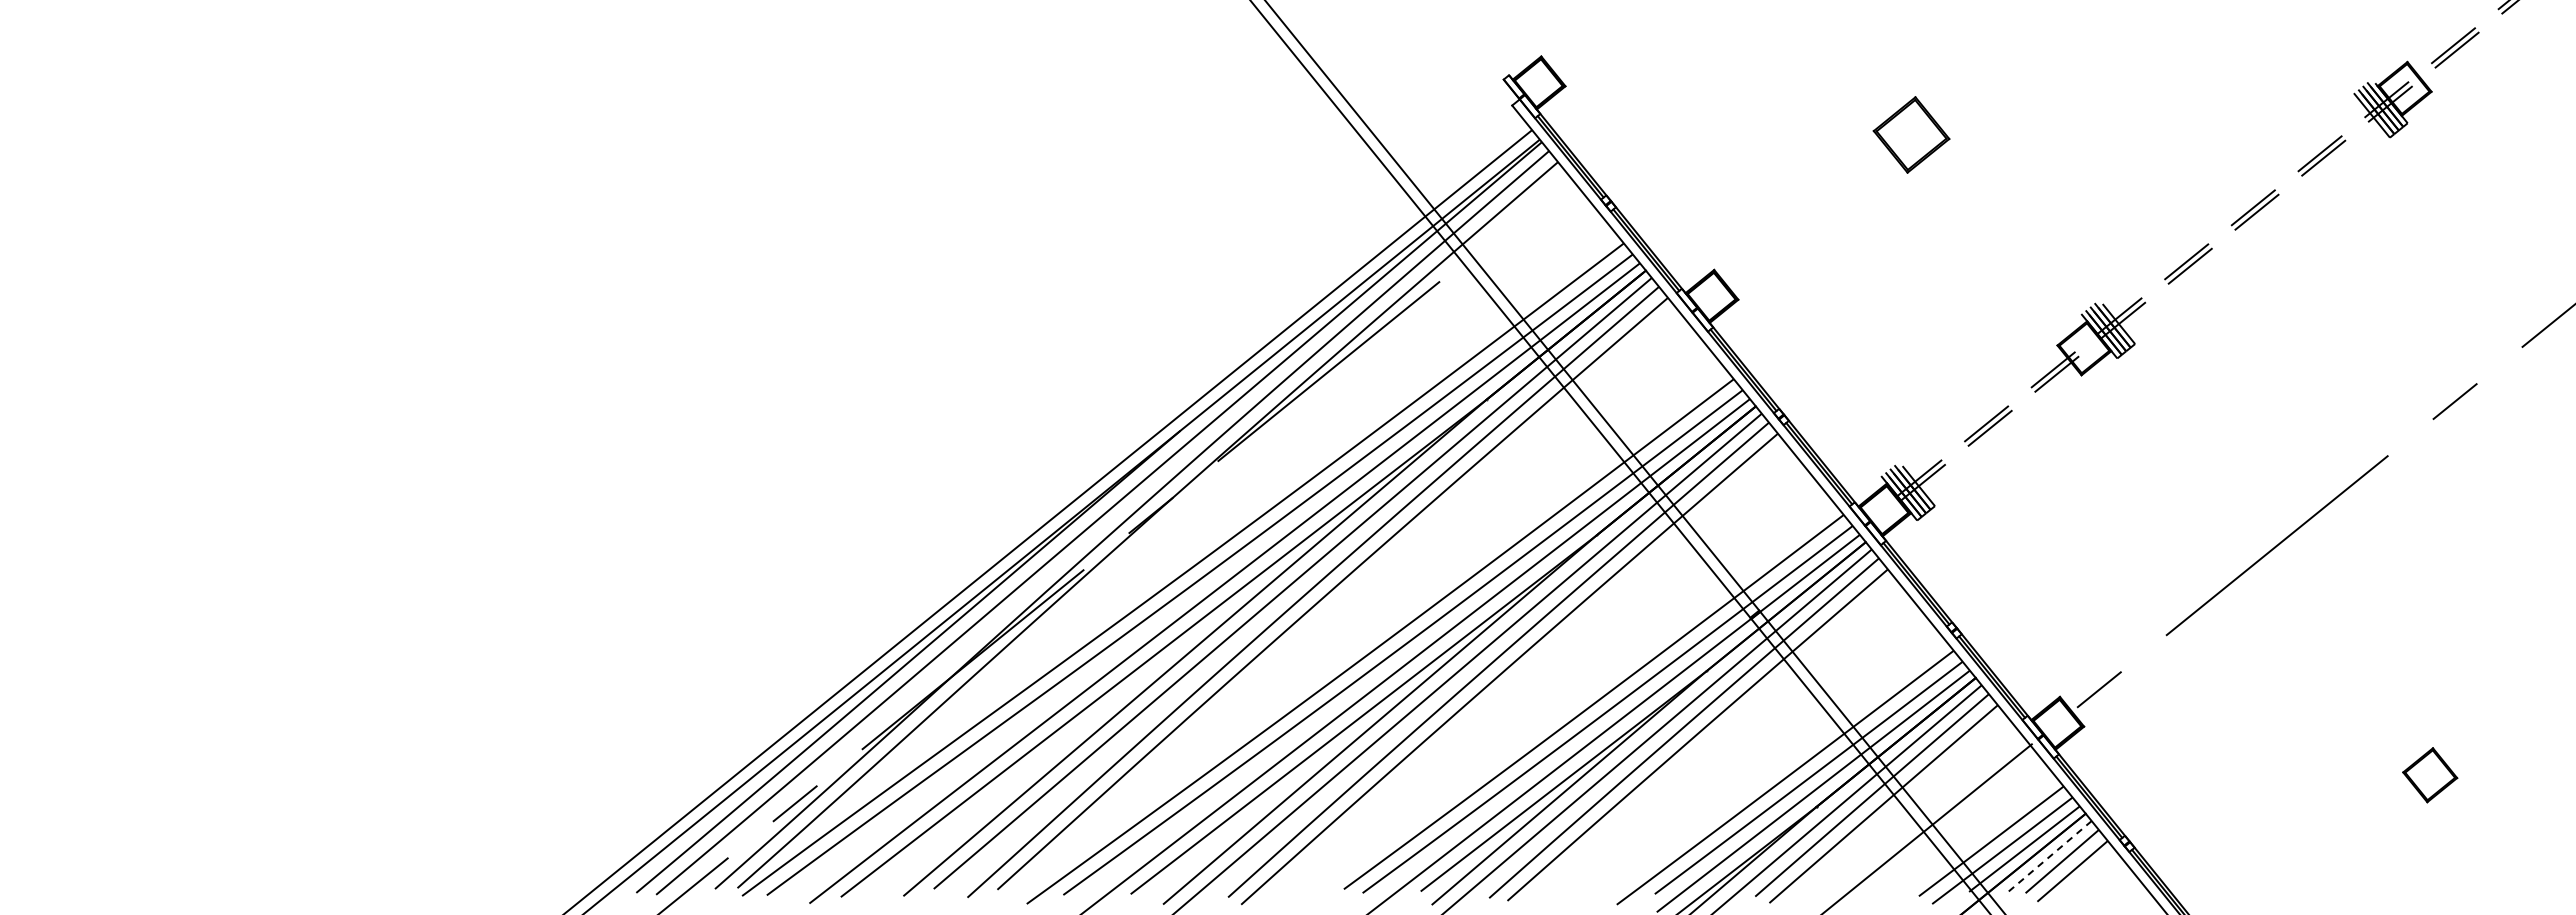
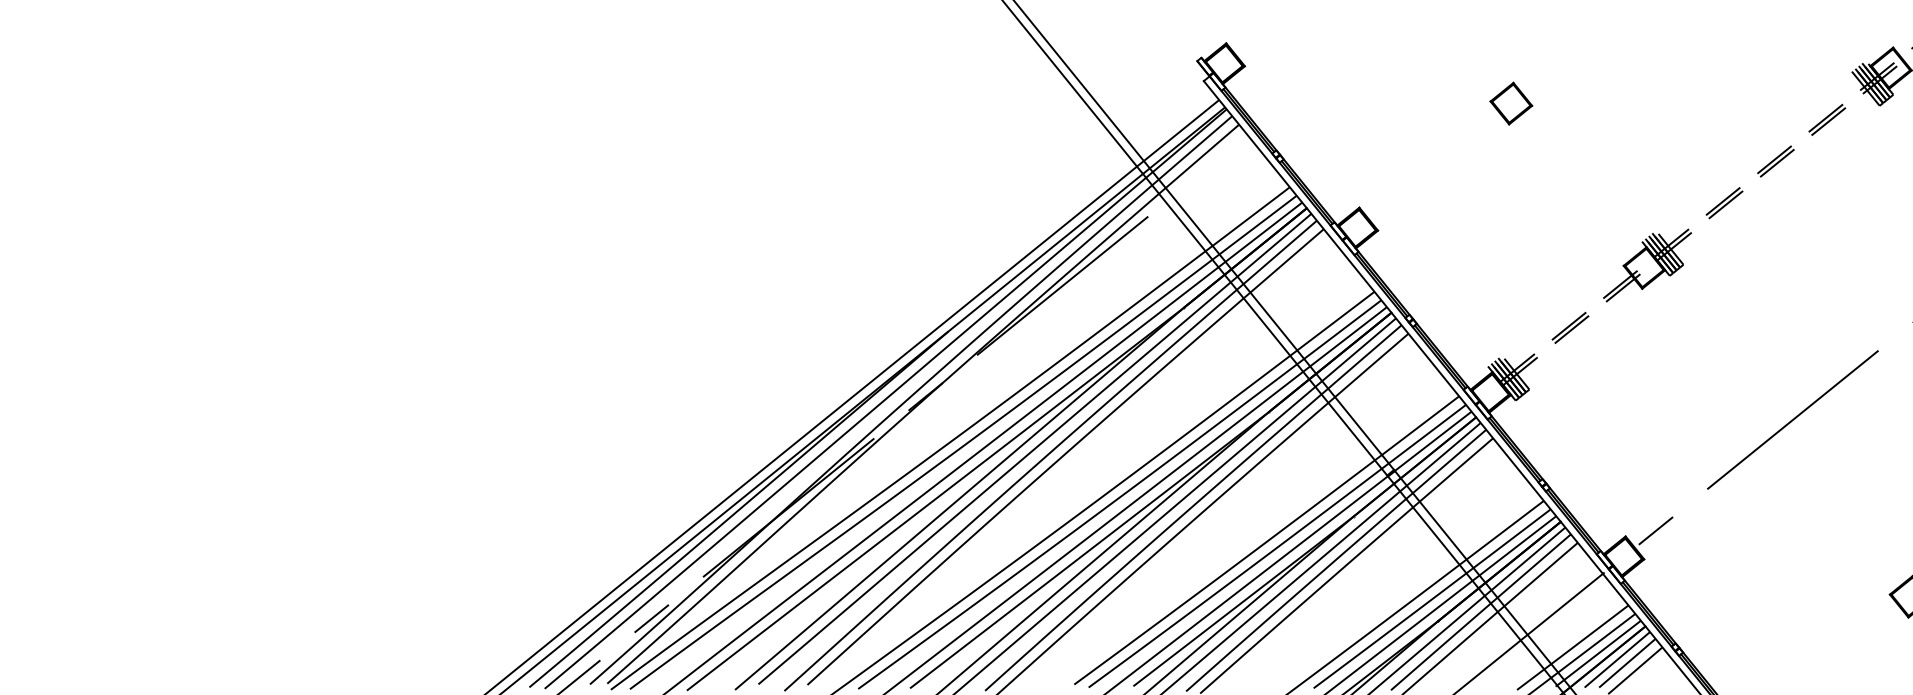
part: (1911, 134) -> (1511, 103), size x0.71
line: (2049, 856) -> (1617, 659), dashed -> solid

